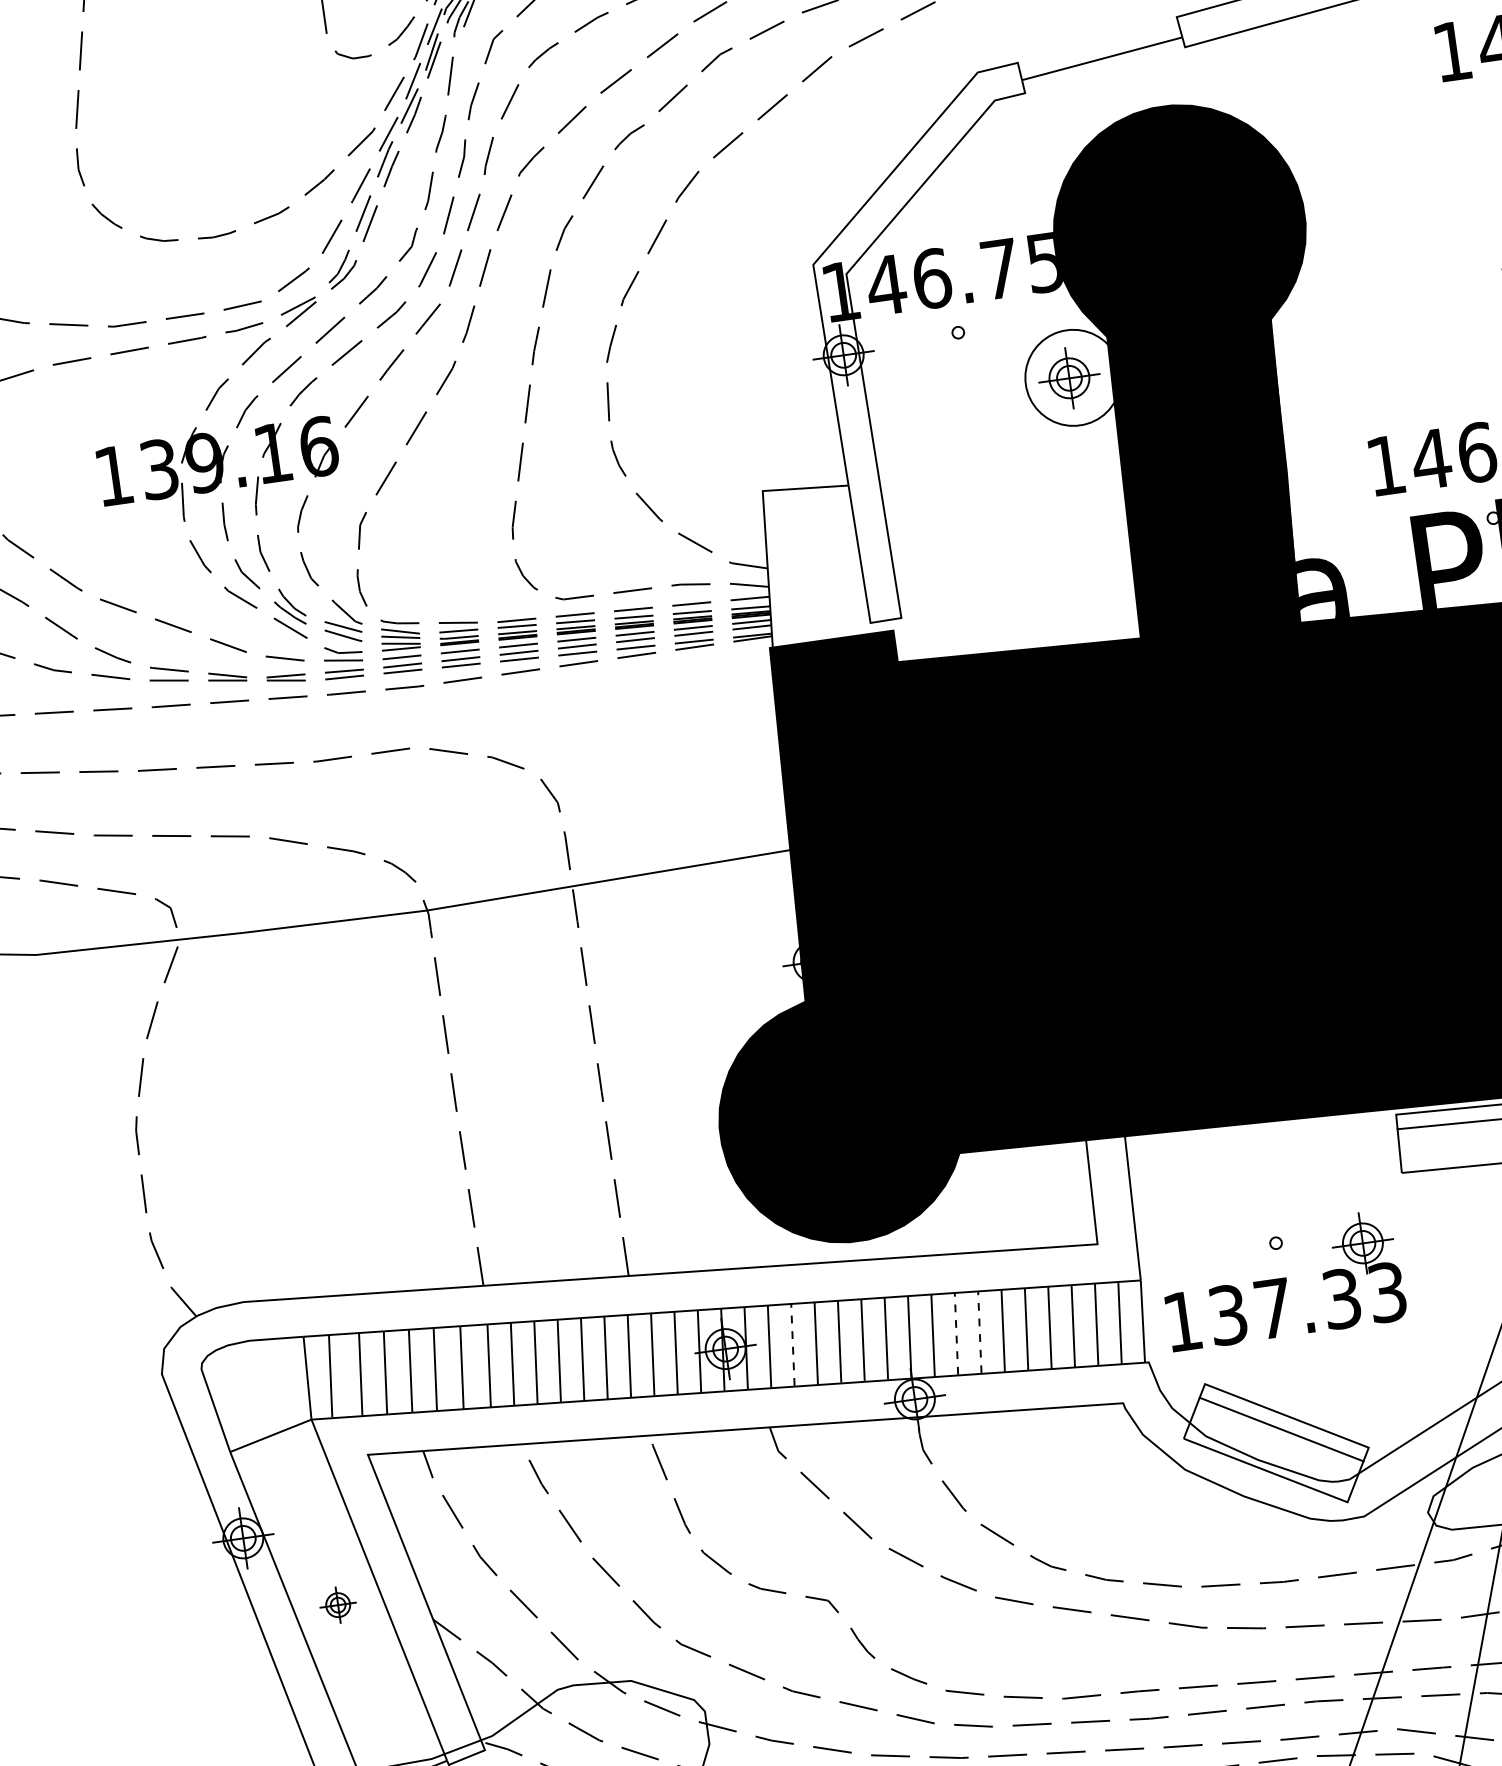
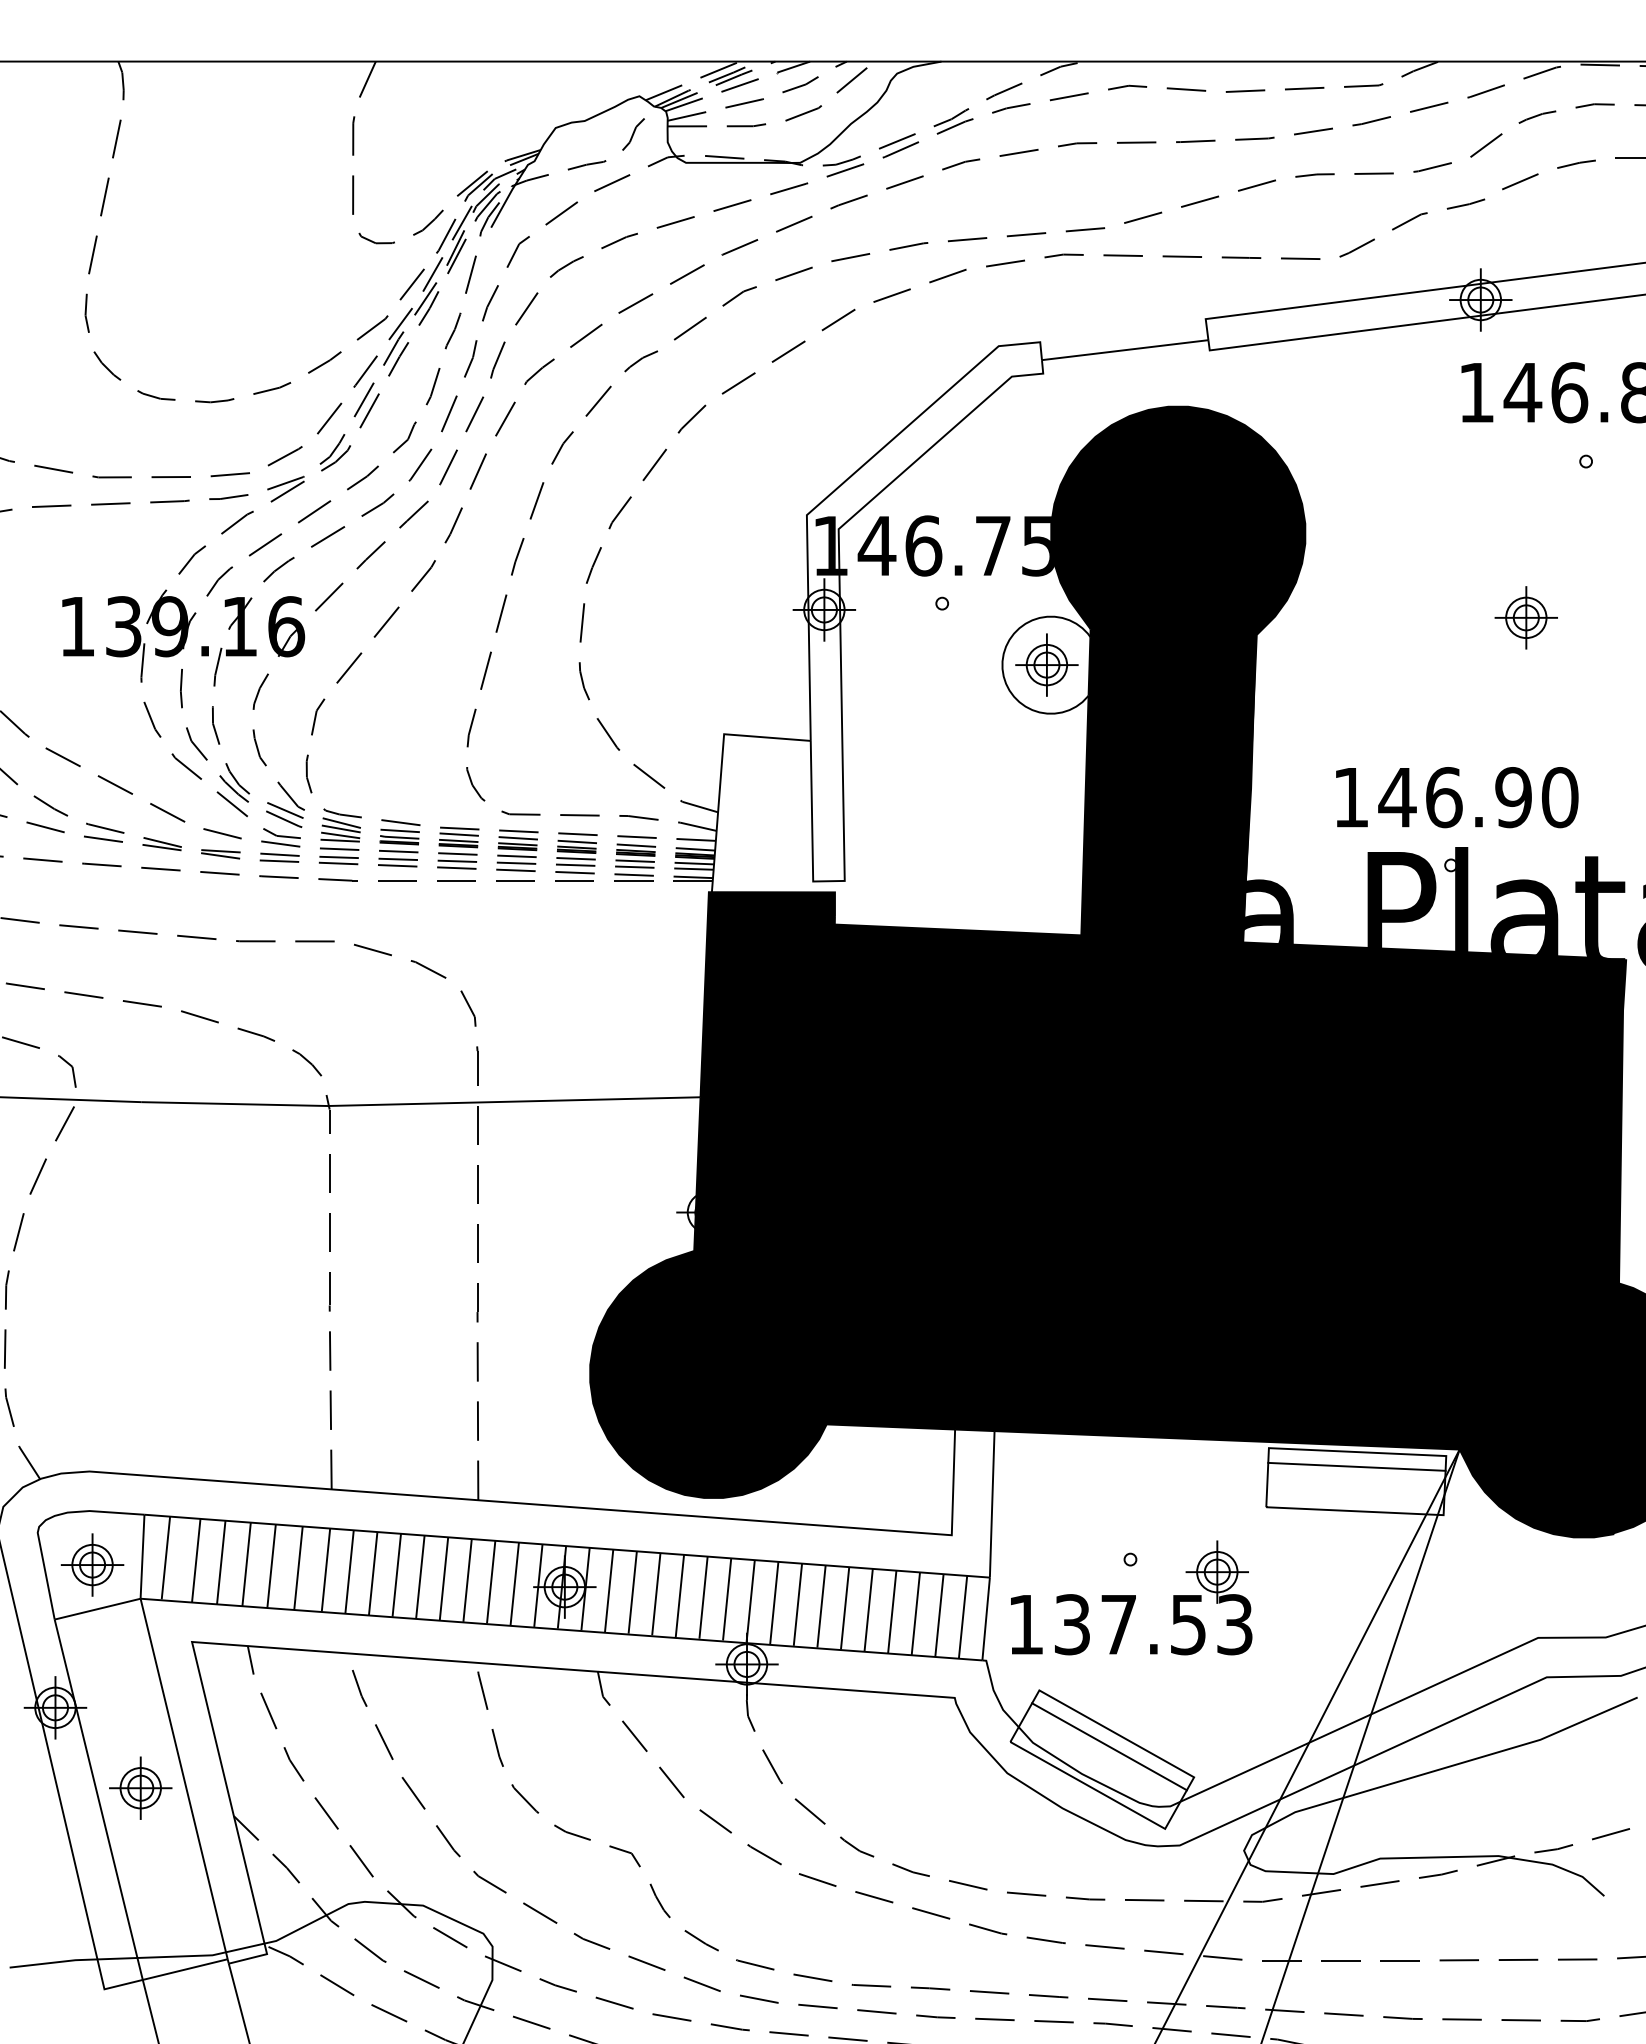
text: (1341, 1298) -> (1188, 1624), 137.33 -> 137.53
line: (979, 1332) -> (821, 1606), dashed -> solid
line: (956, 1333) -> (797, 1604), dashed -> solid
line: (792, 1344) -> (632, 1592), dashed -> solid
part: (259, 1392) -> (92, 1564), added
part: (337, 1604) -> (140, 1787), size x1.67

